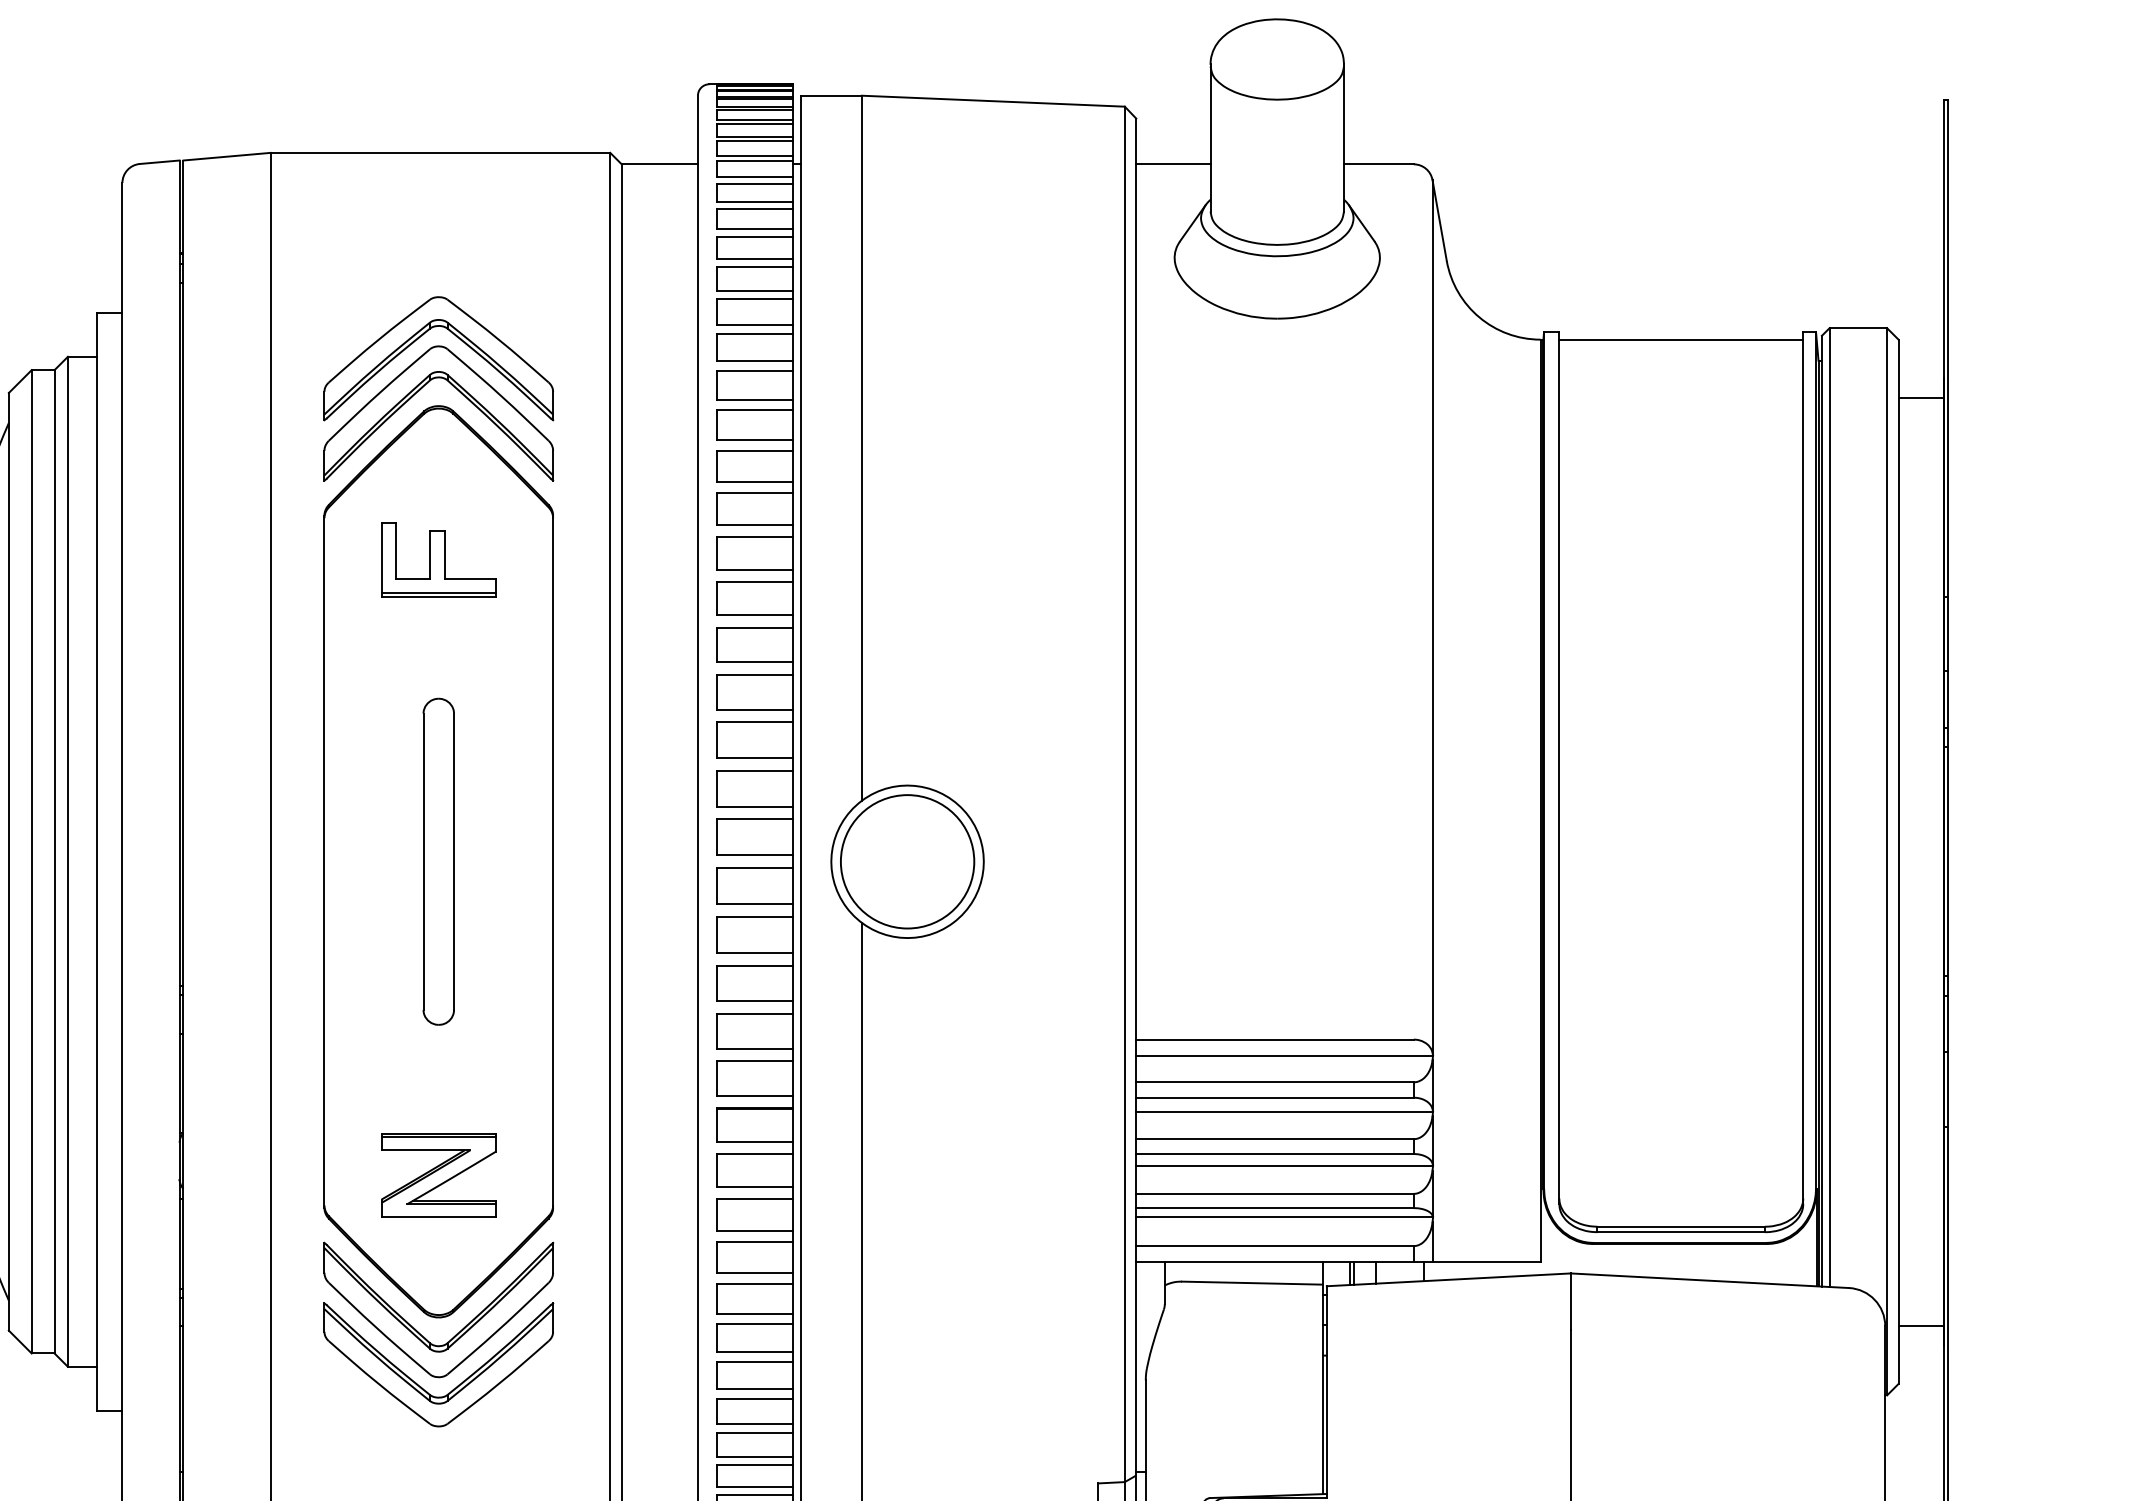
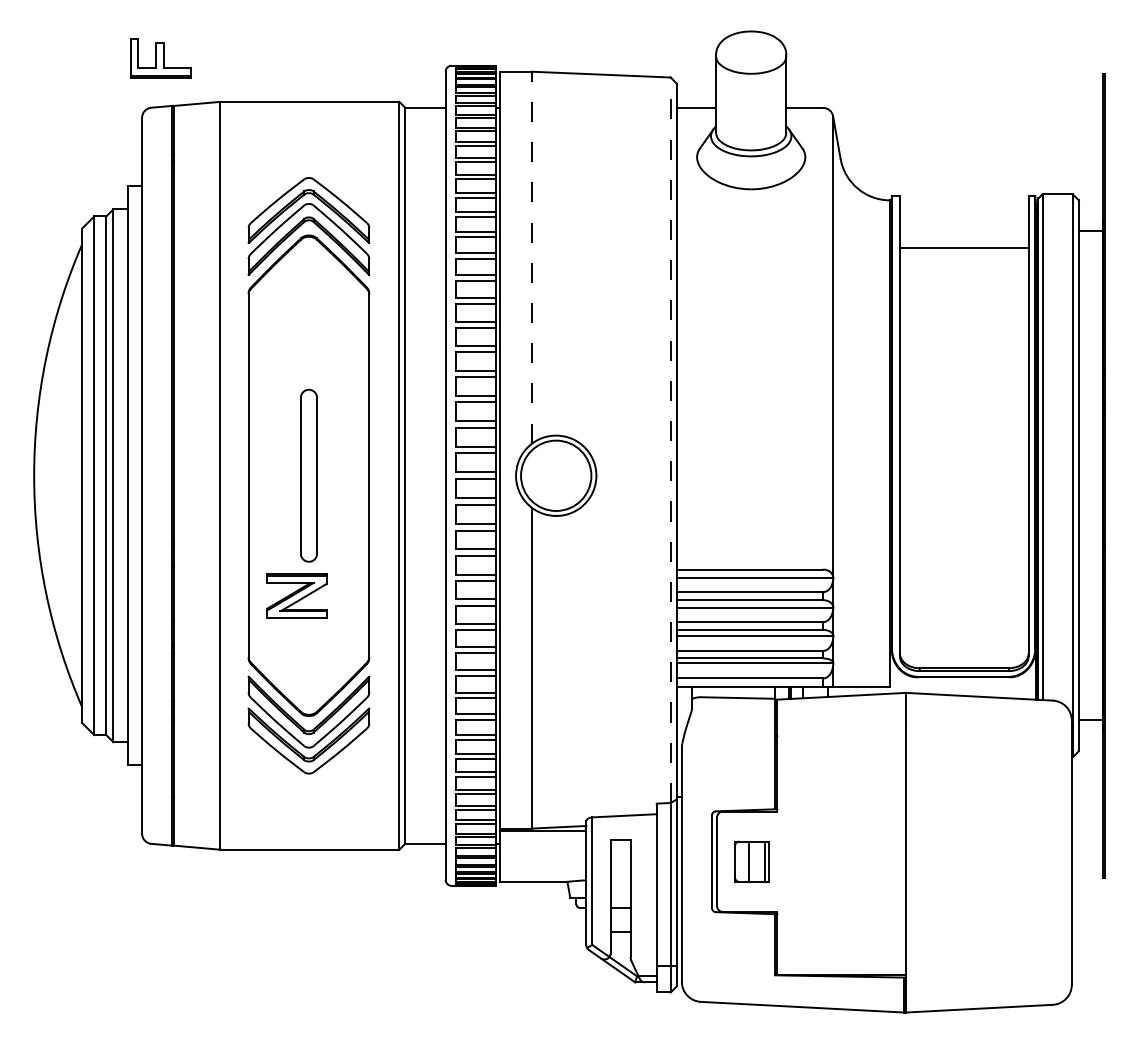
line: (1679, 339) -> (963, 248), moved
line: (862, 447) -> (532, 257), solid -> dashed
part: (437, 559) -> (160, 58), moved
line: (1124, 794) -> (670, 440), solid -> dashed
part: (437, 1174) -> (296, 595), moved

